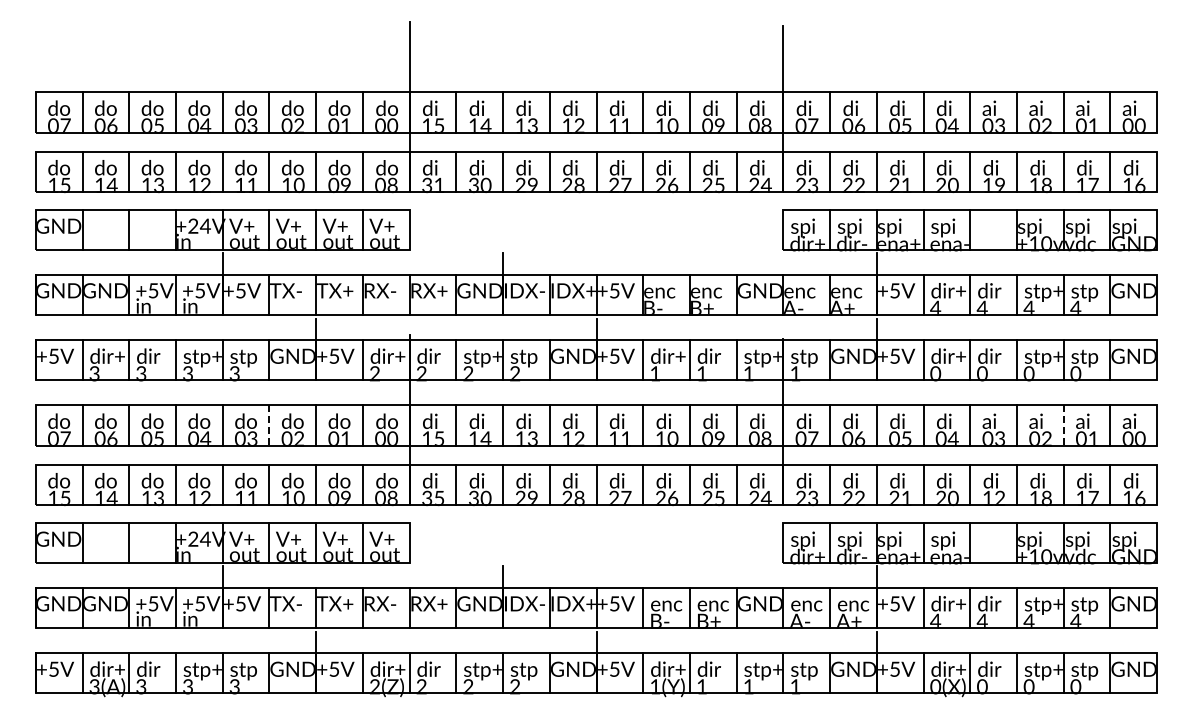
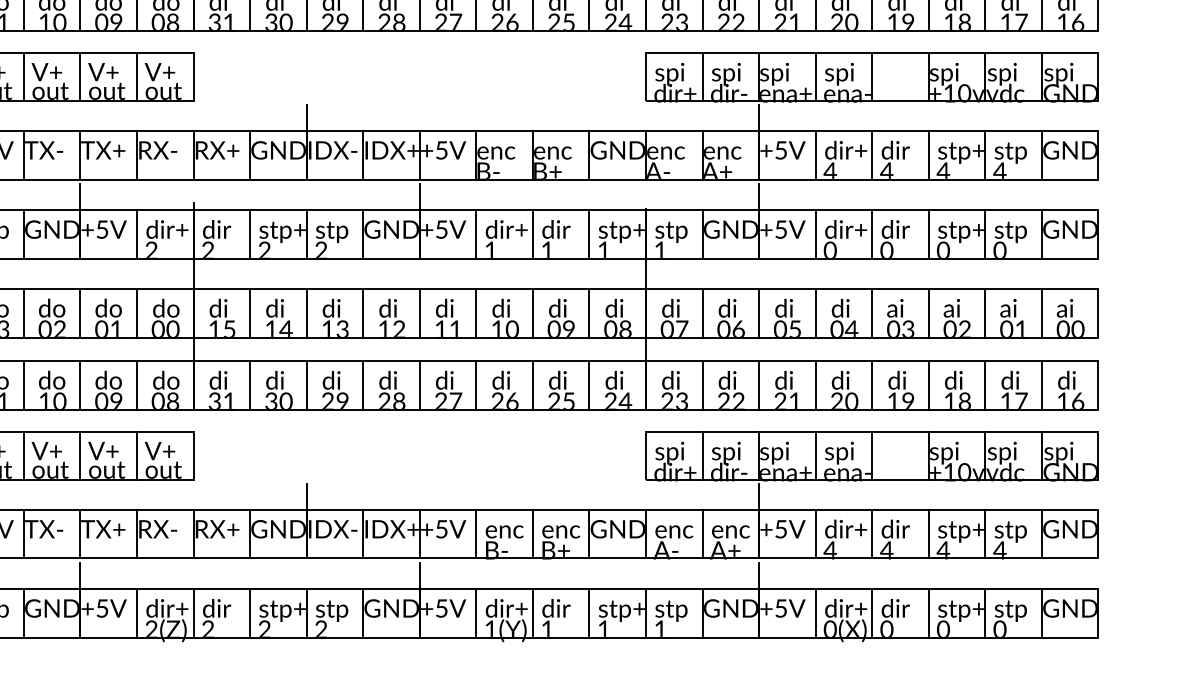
line: (269, 425) -> (23, 313), dashed -> solid
line: (1063, 425) -> (985, 313), dashed -> solid
text: (999, 497) -> (907, 400), 12 -> 19
text: (439, 498) -> (229, 401), 35 -> 31

